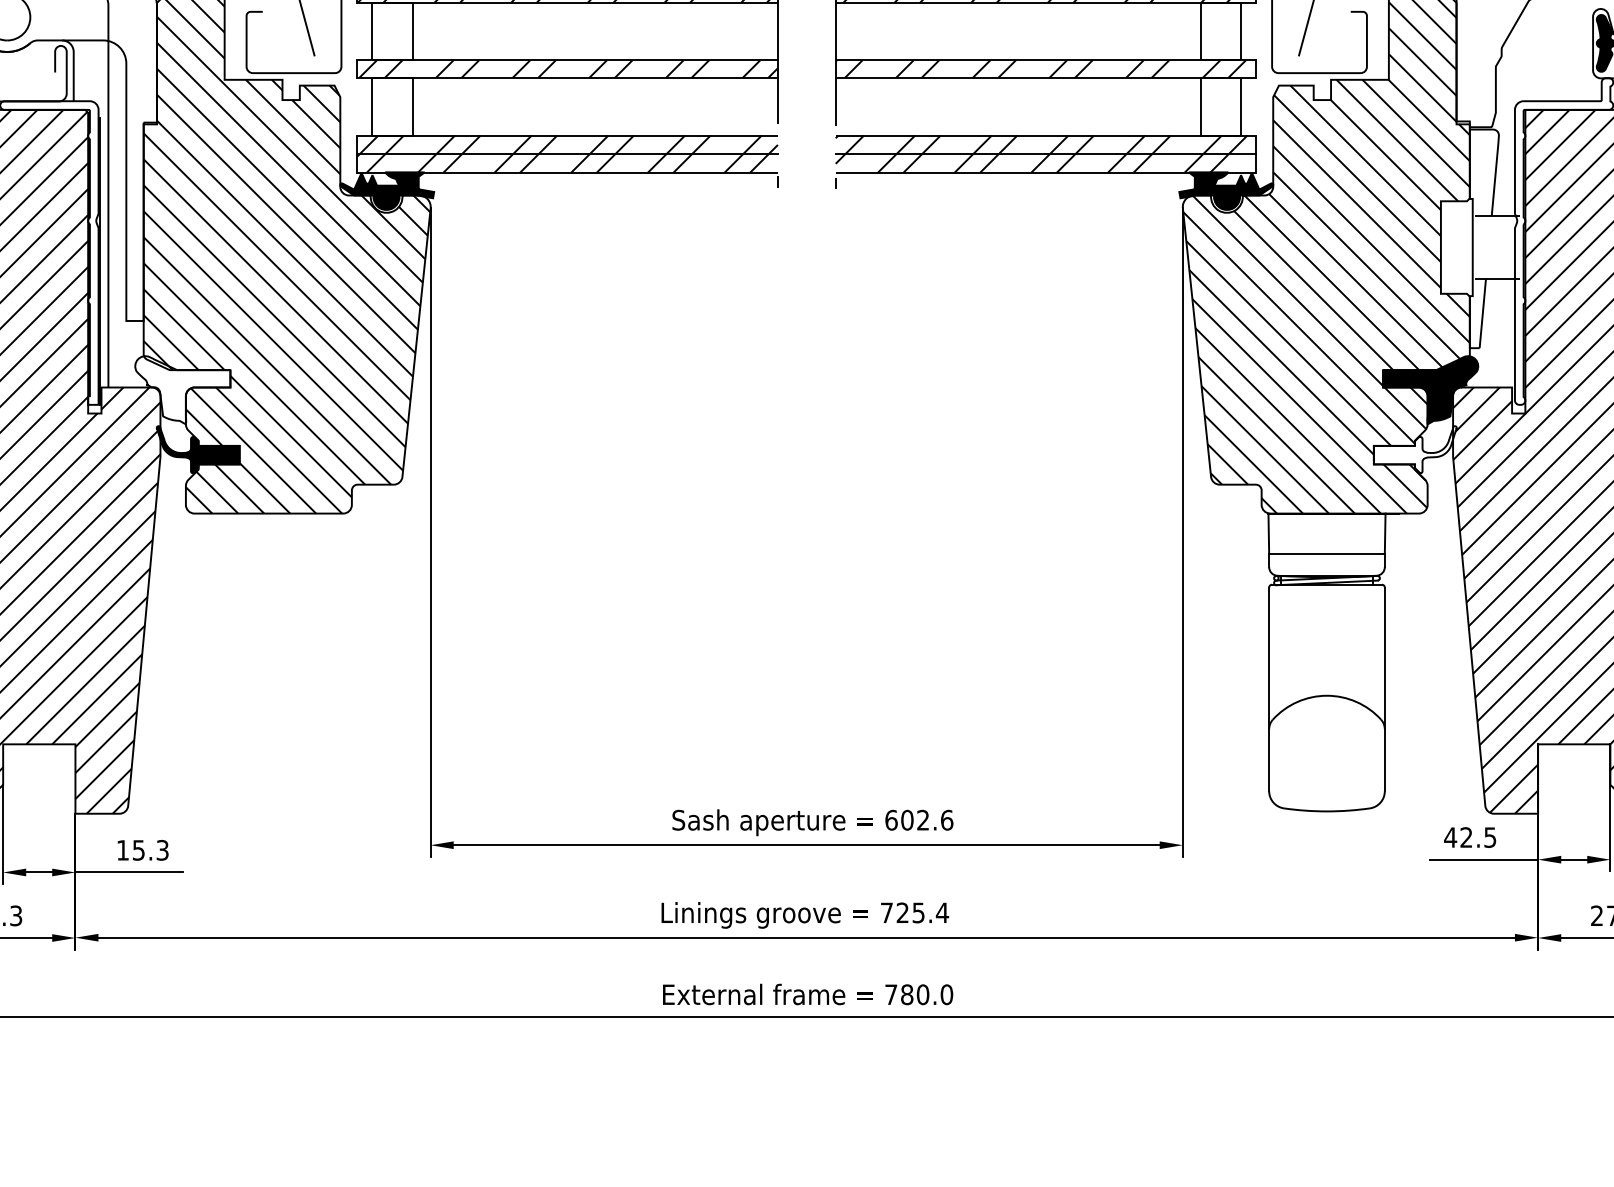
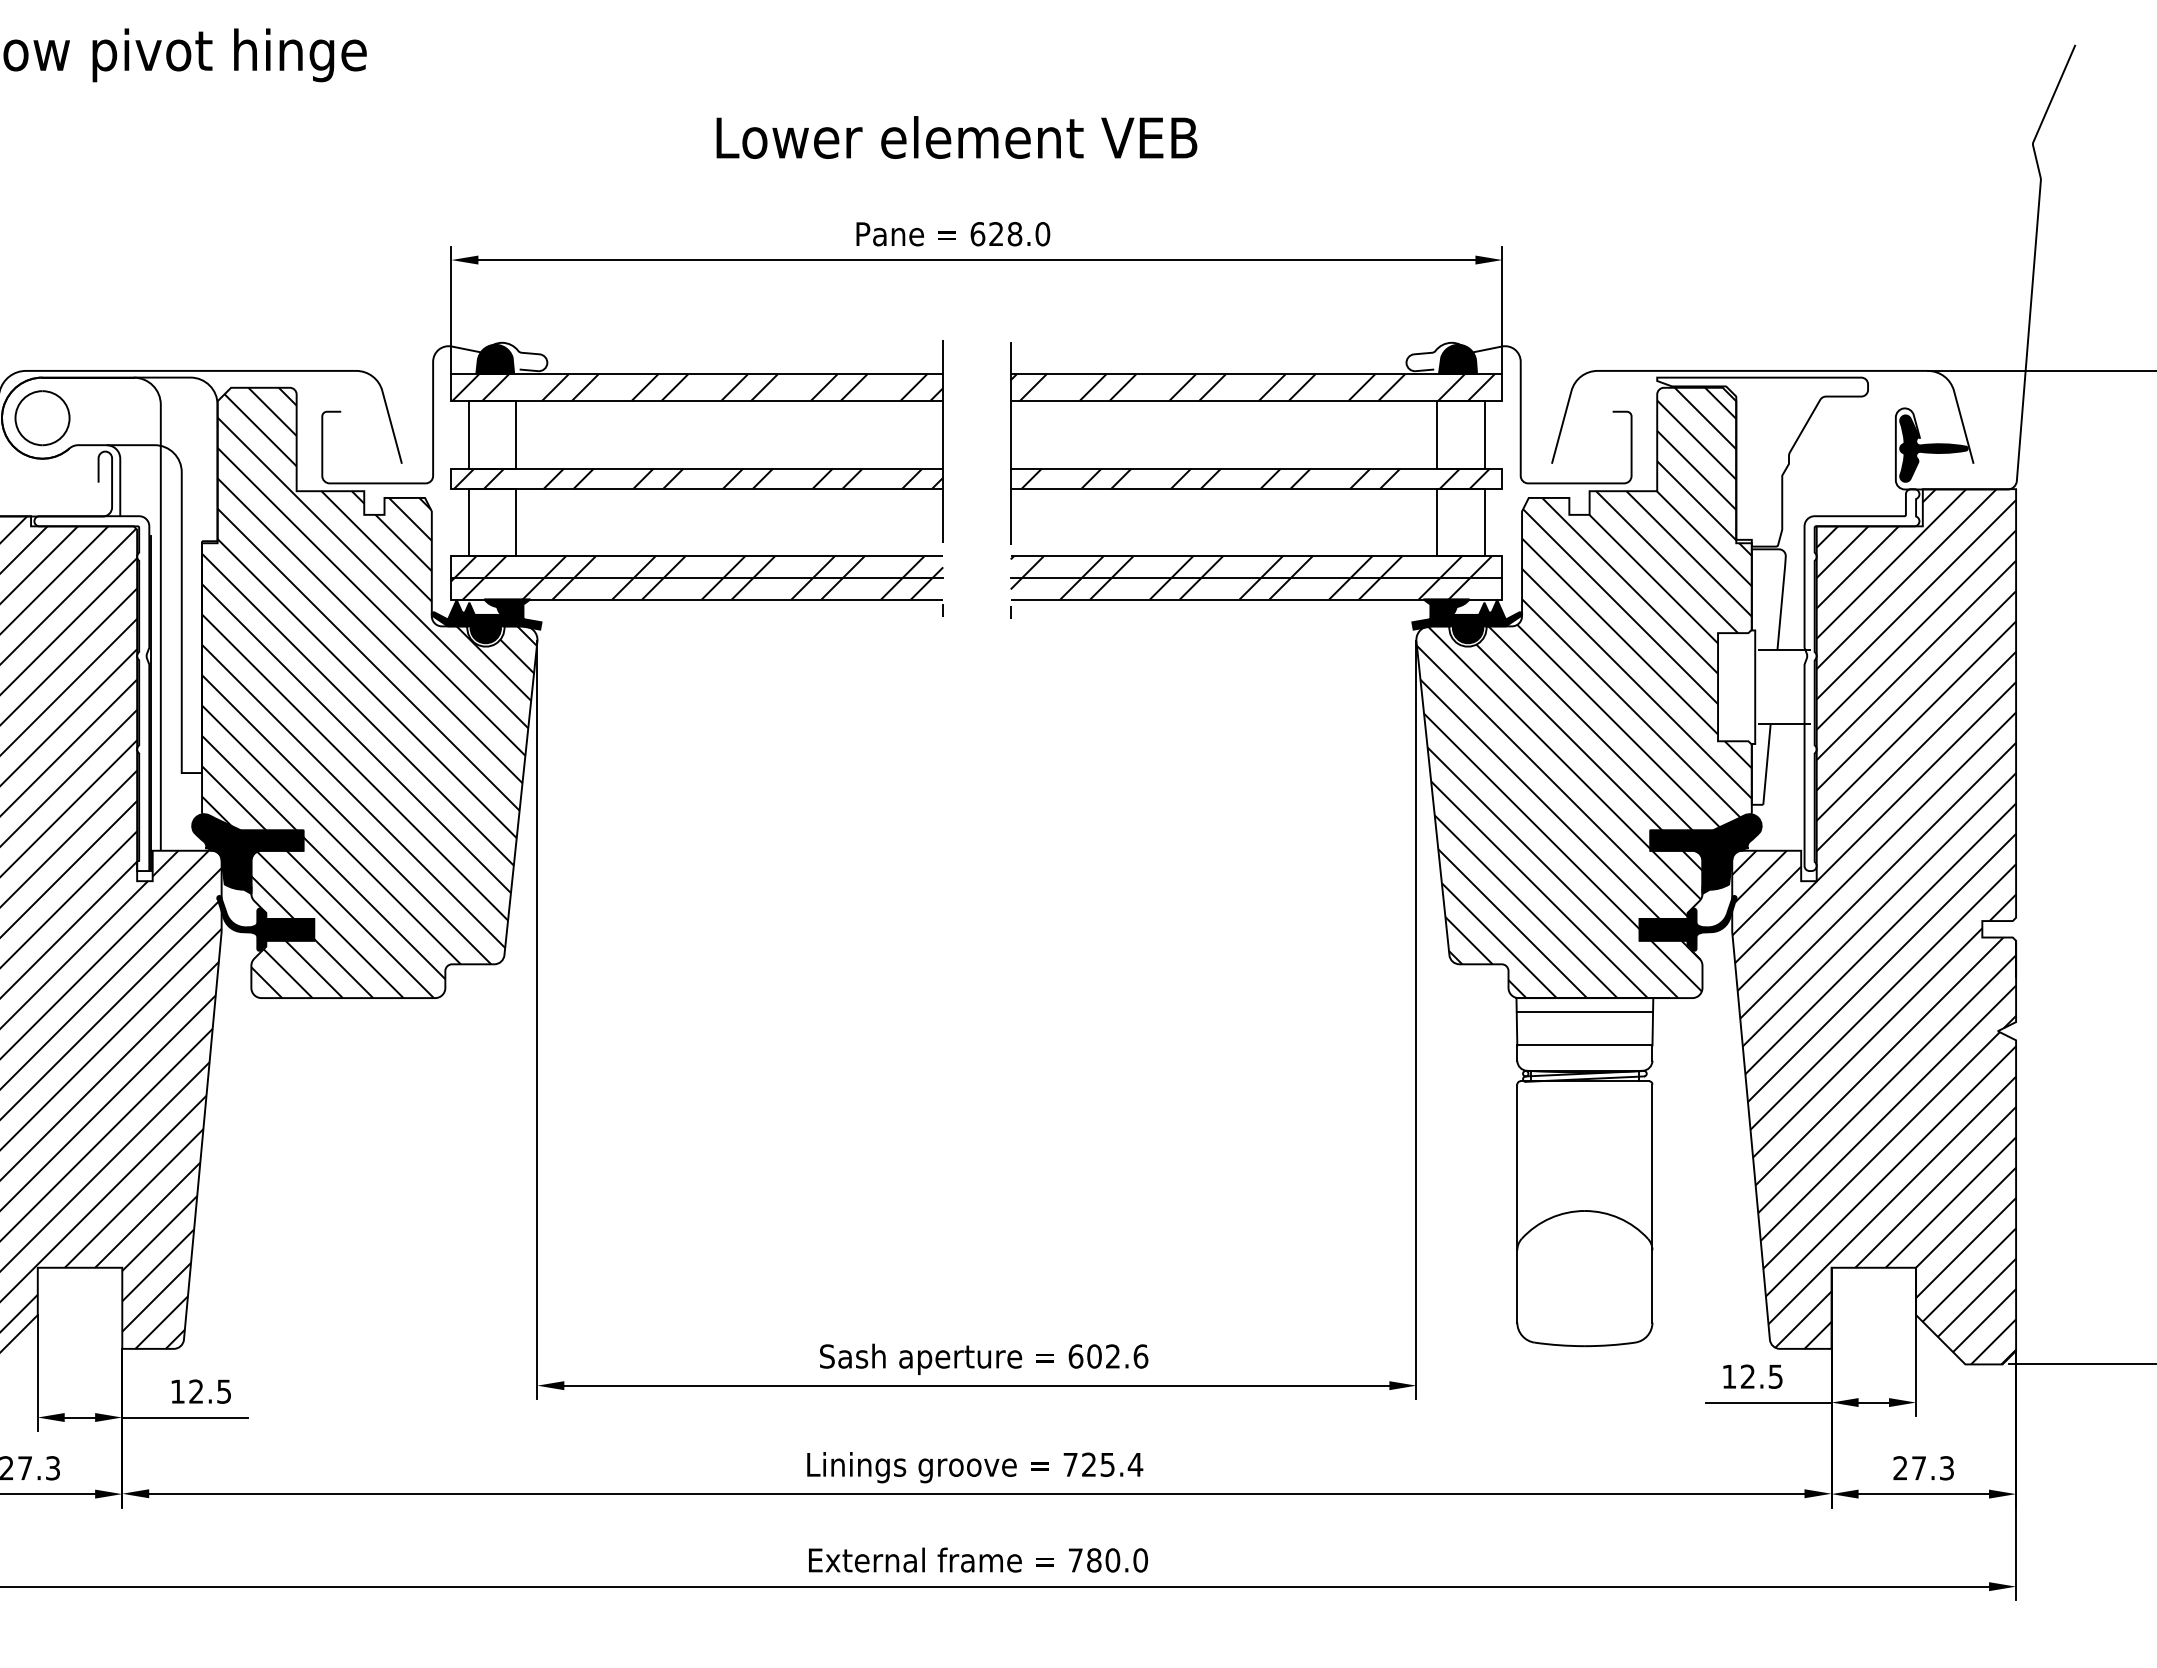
fill: (182, 389) -> (247, 853), added
fill: (1414, 448) -> (1687, 922), added
line: (1326, 525) -> (1584, 1011), added
text: (1450, 837) -> (1729, 1376), 42.5 -> 12.5
text: (150, 850) -> (210, 1391), 15.3 -> 12.5

